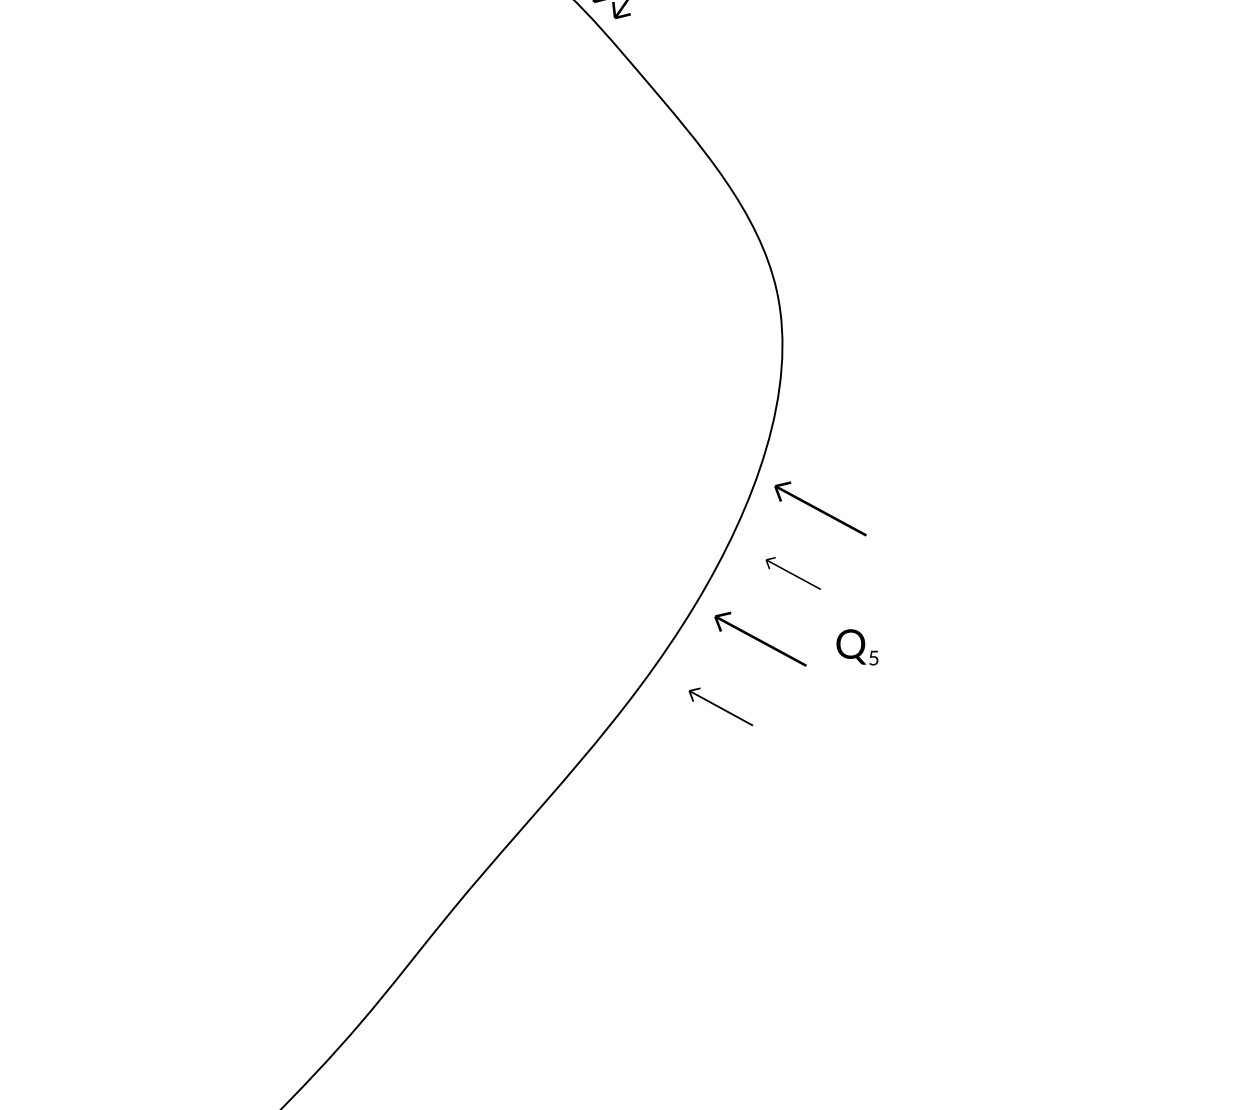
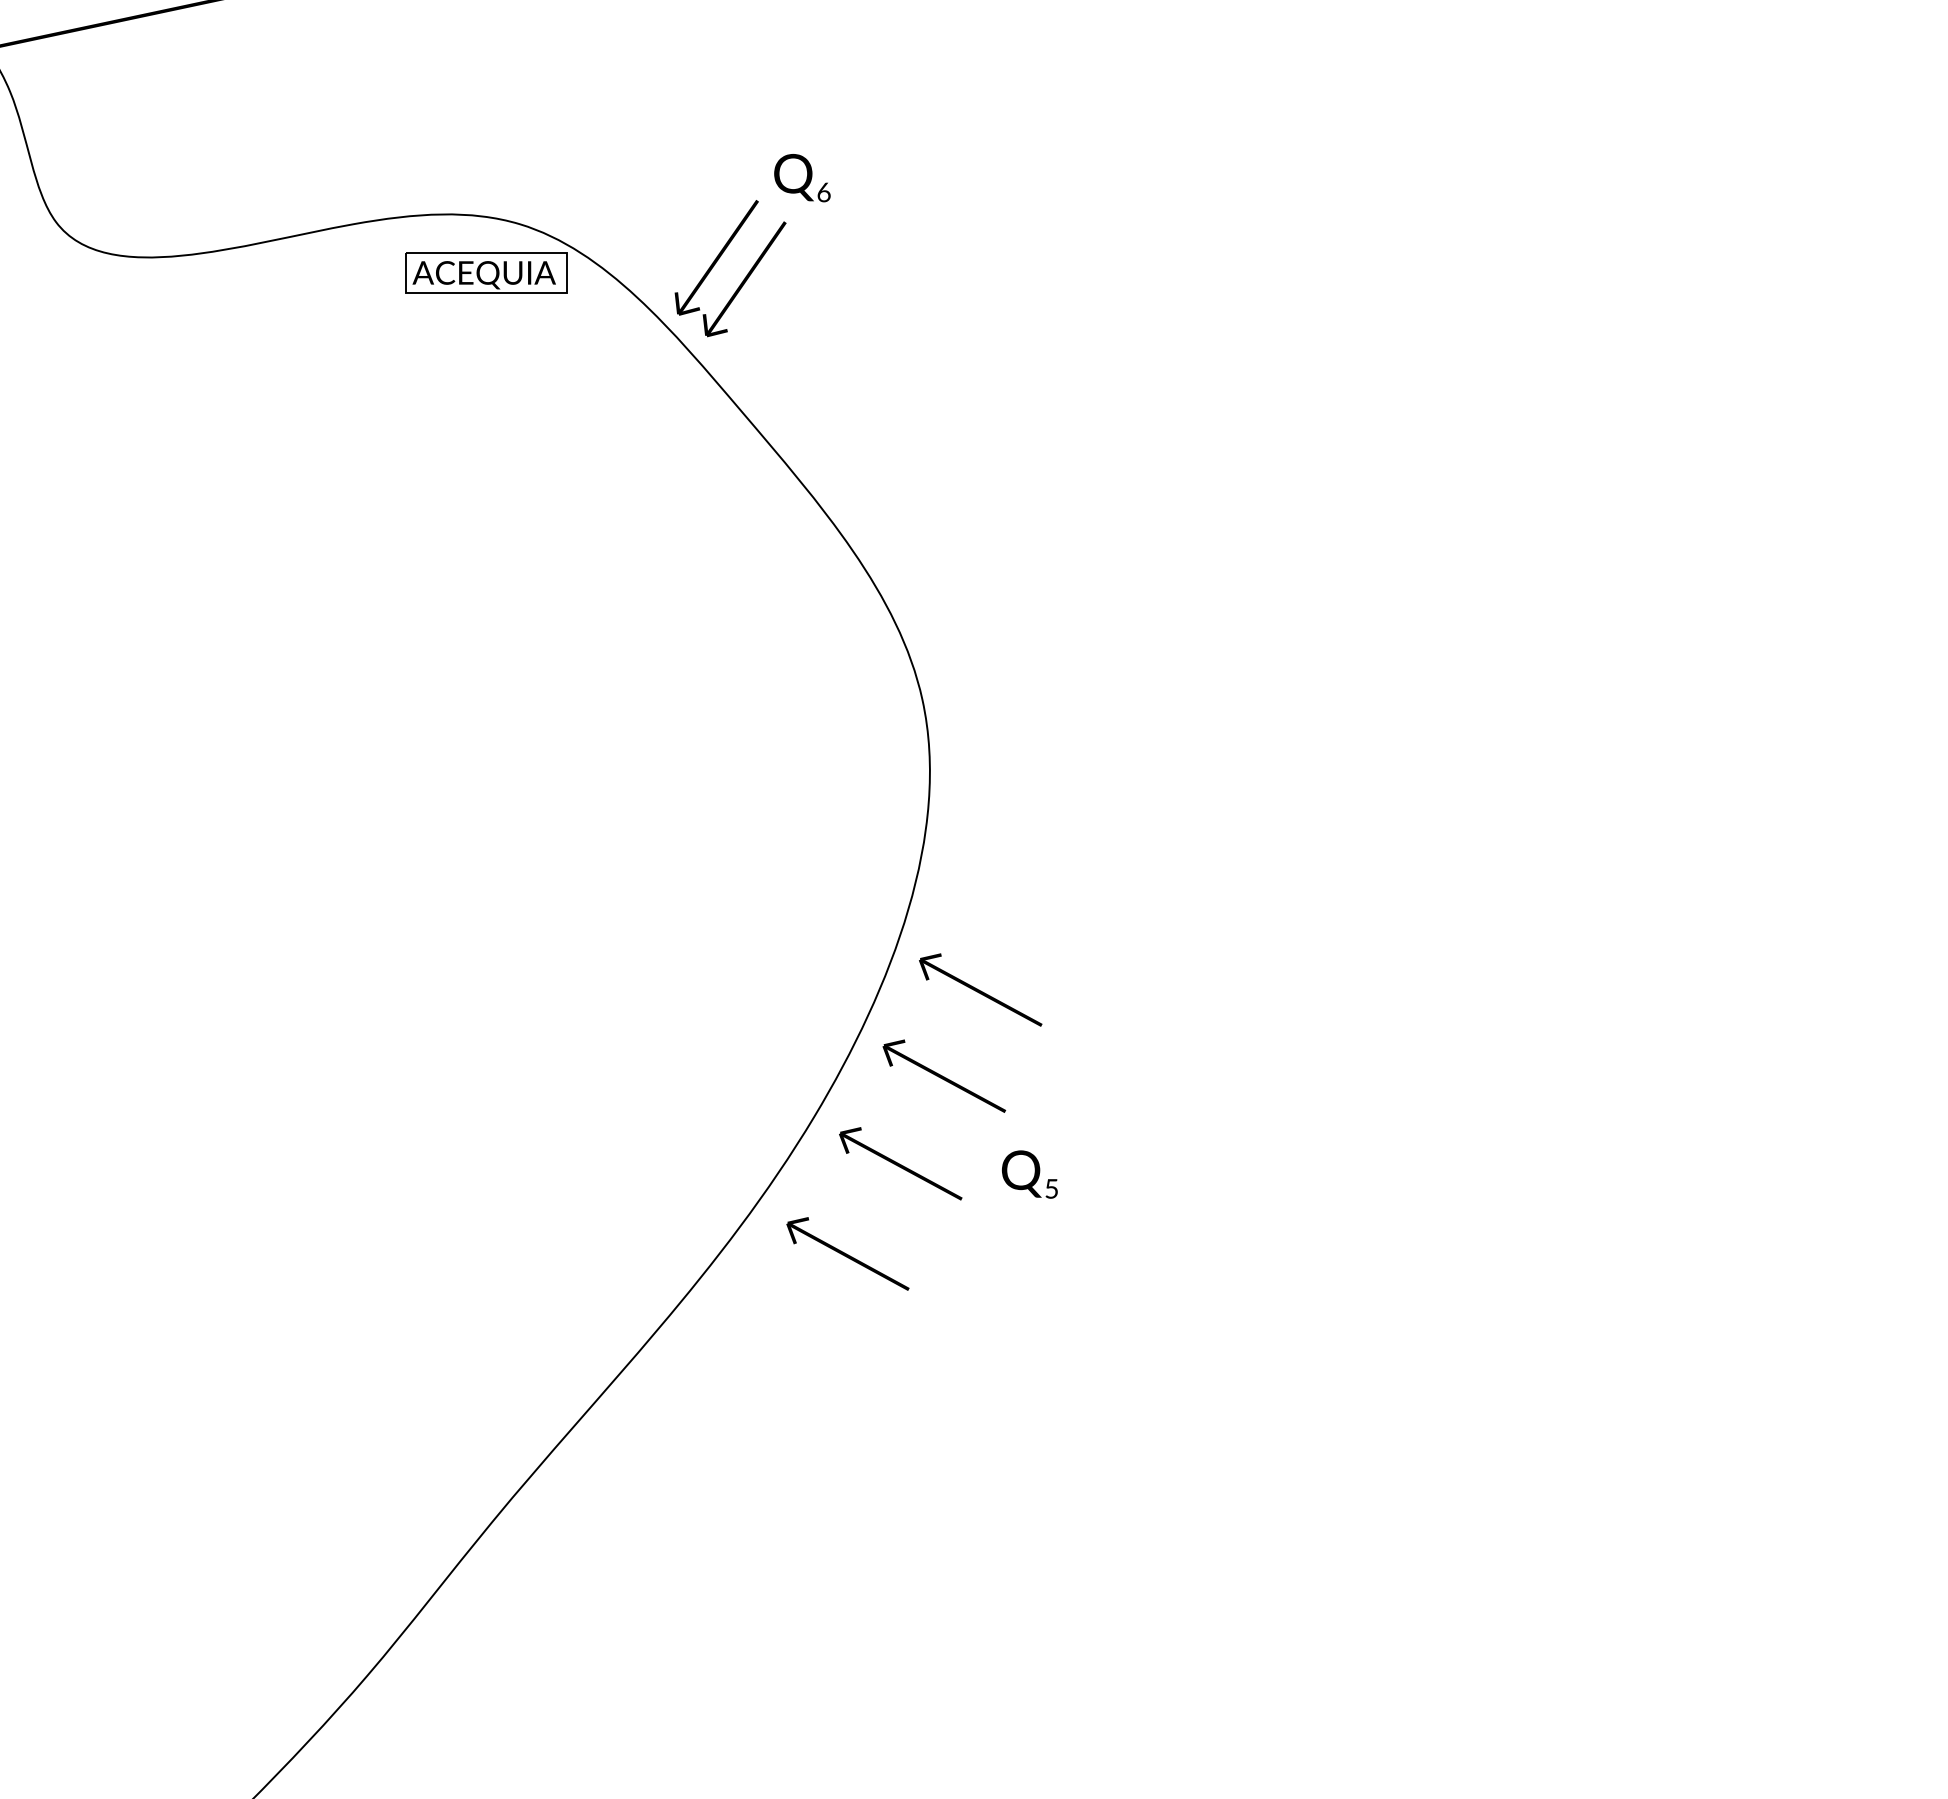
part: (793, 573) -> (944, 1075), size x1.67
part: (720, 706) -> (847, 1253), size x1.43

